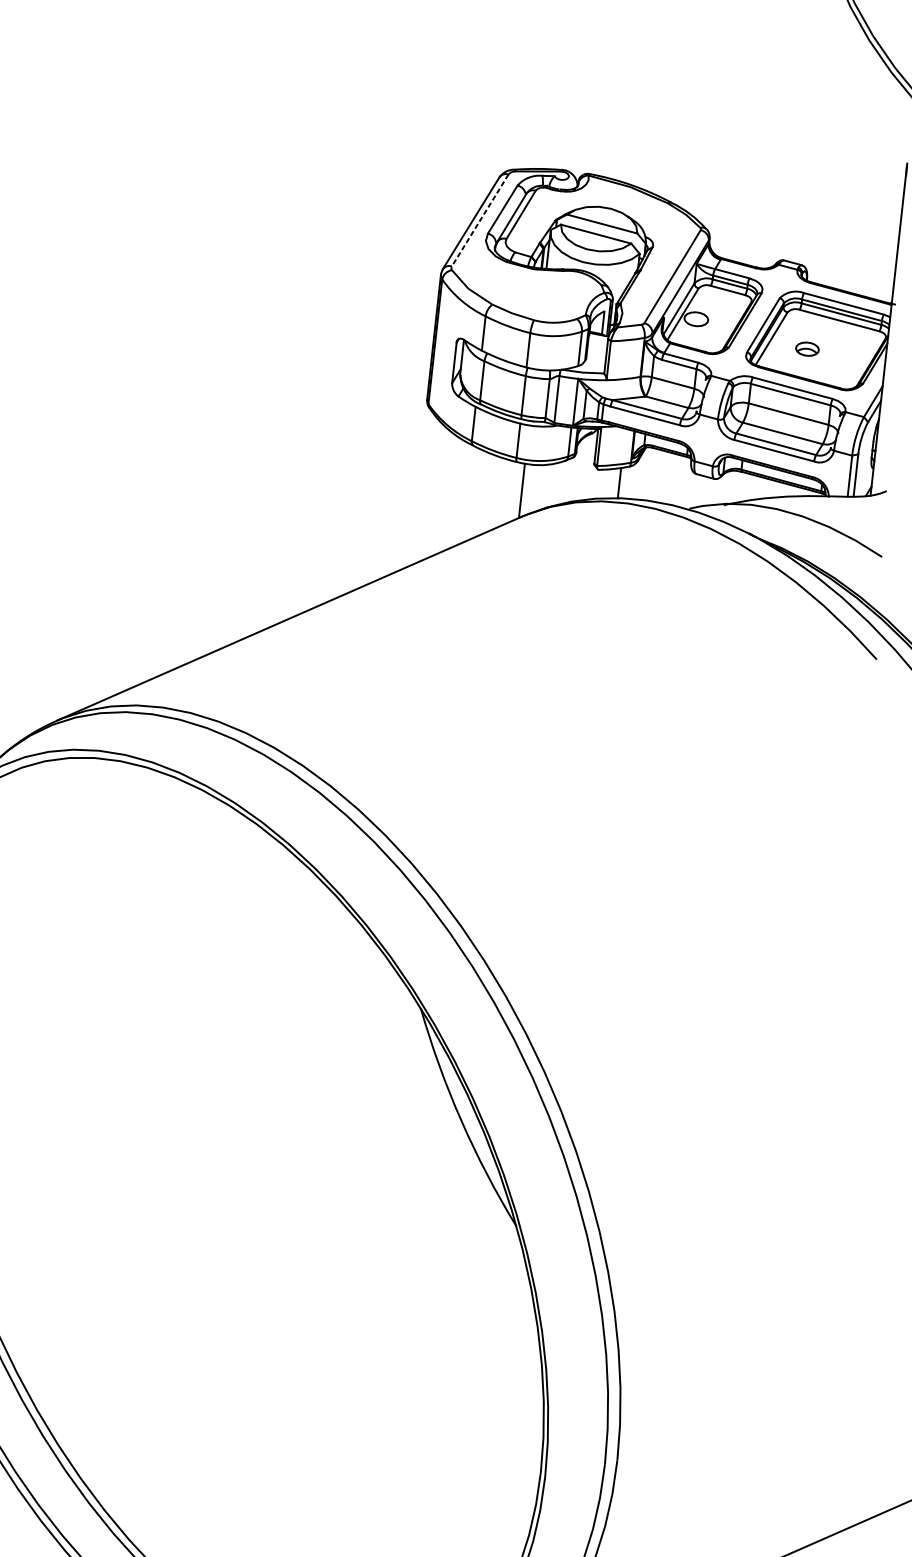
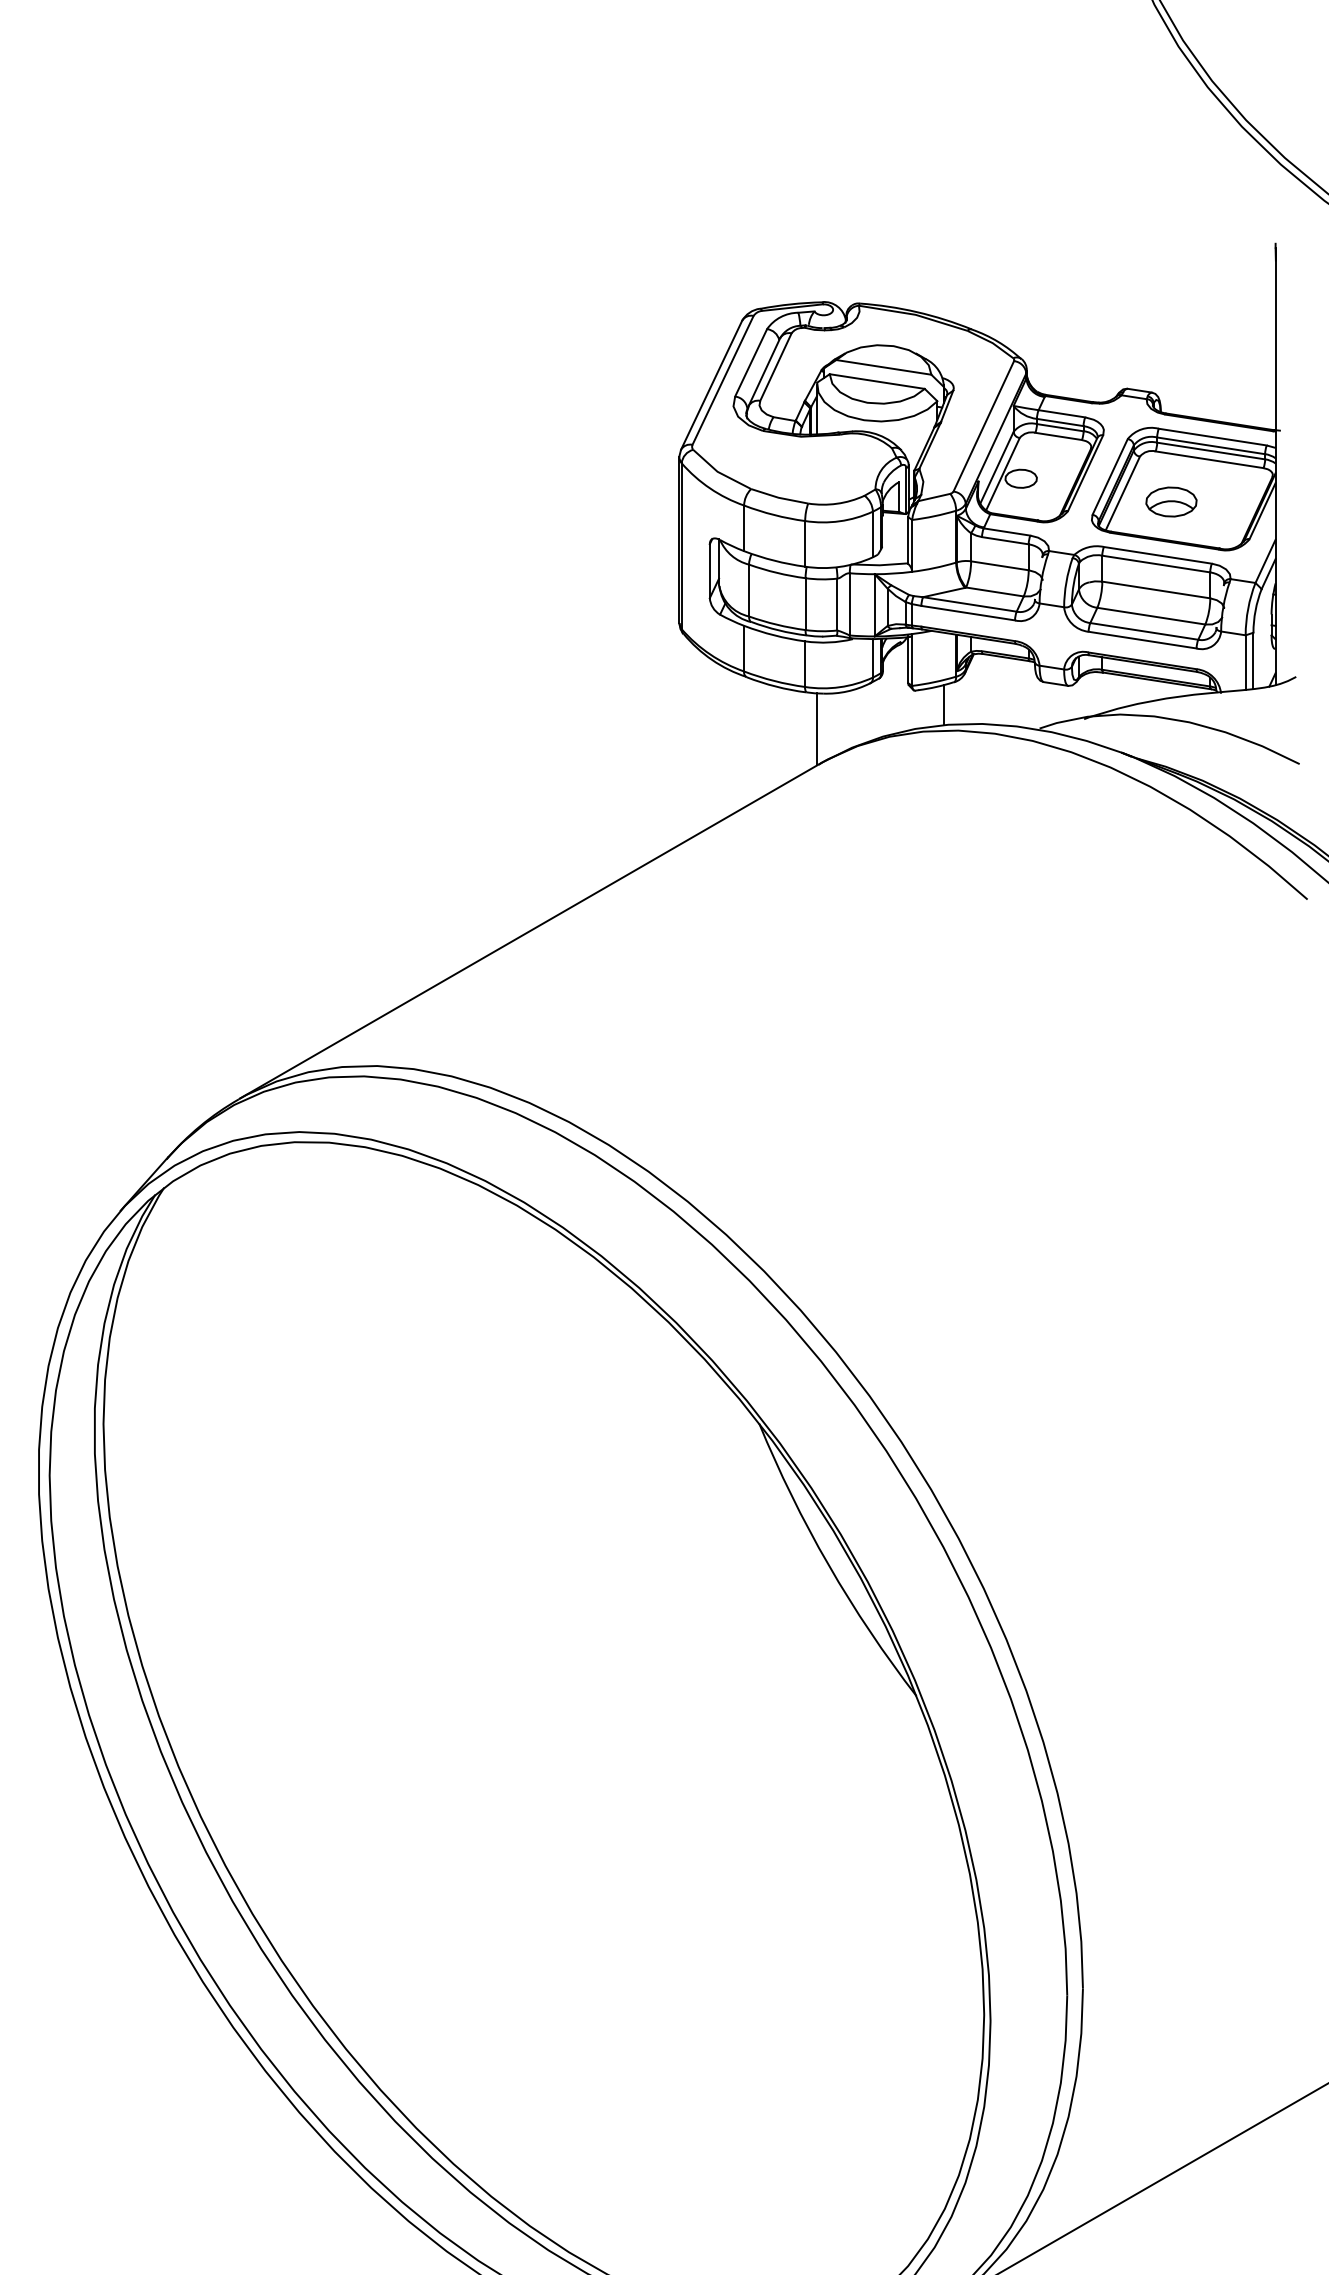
line: (479, 220) -> (722, 380), dashed -> solid
part: (807, 348) -> (1171, 501), size x1.67

